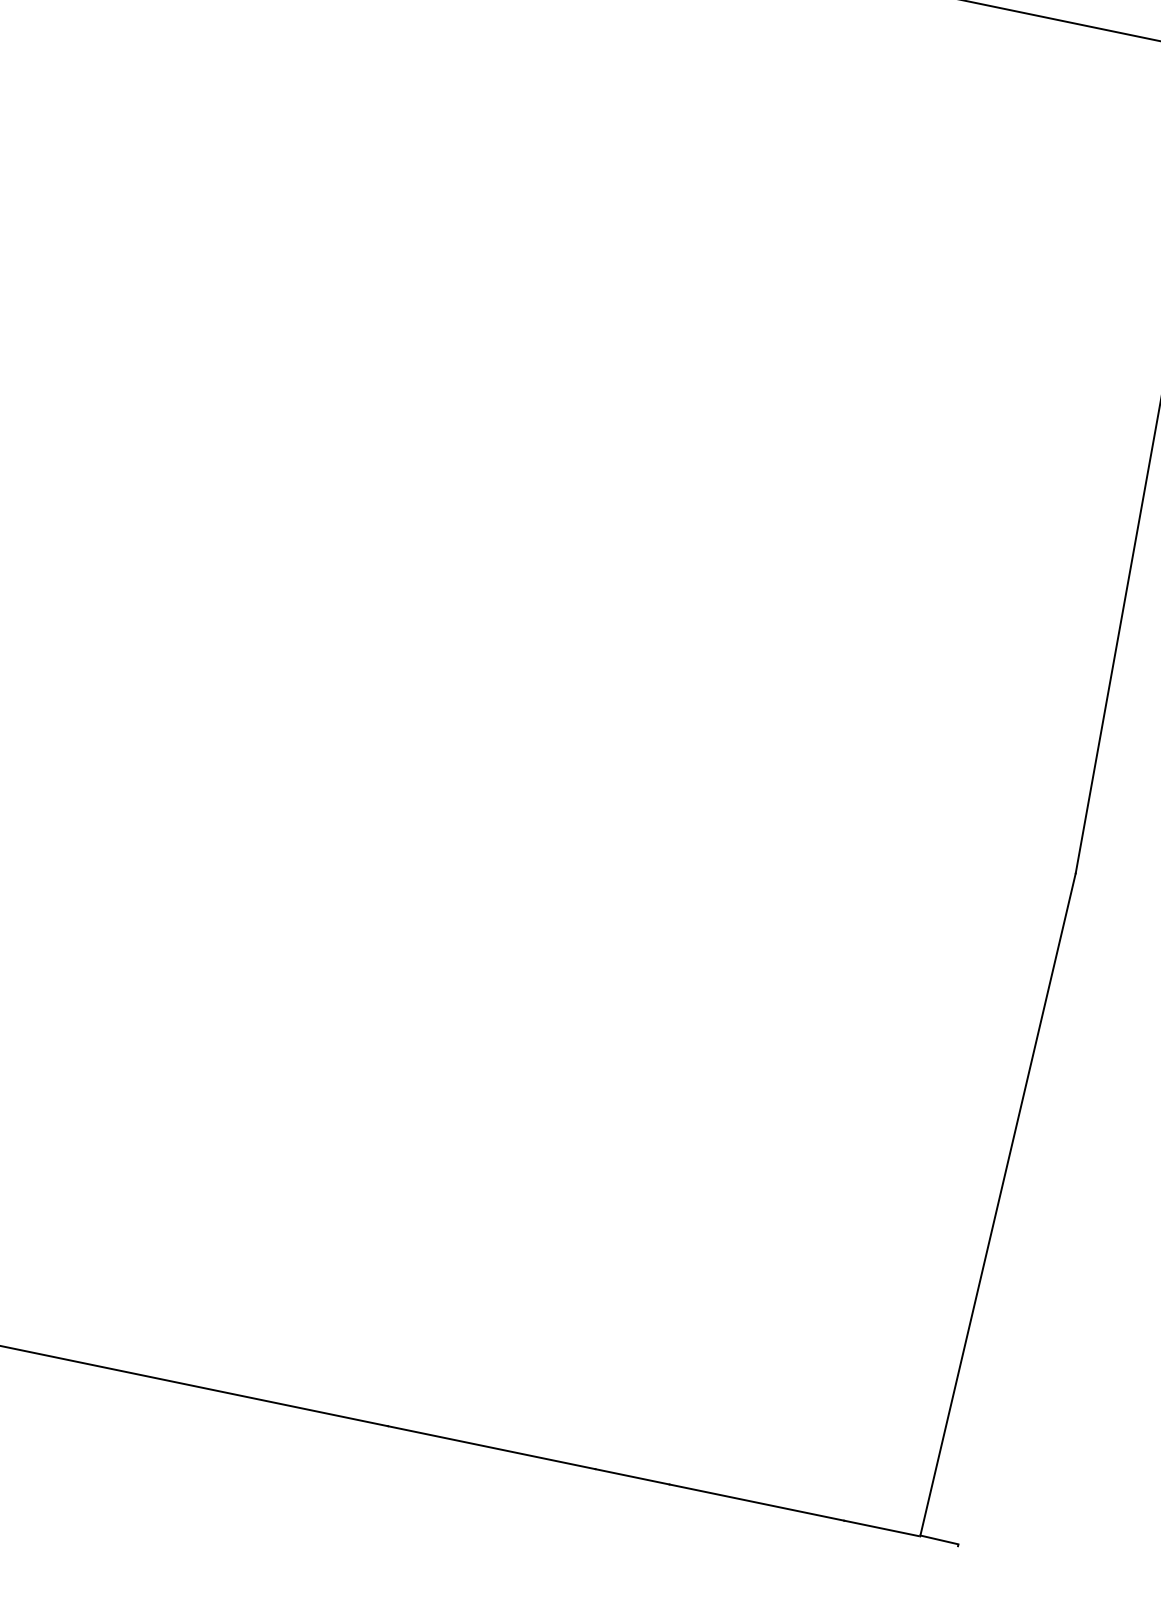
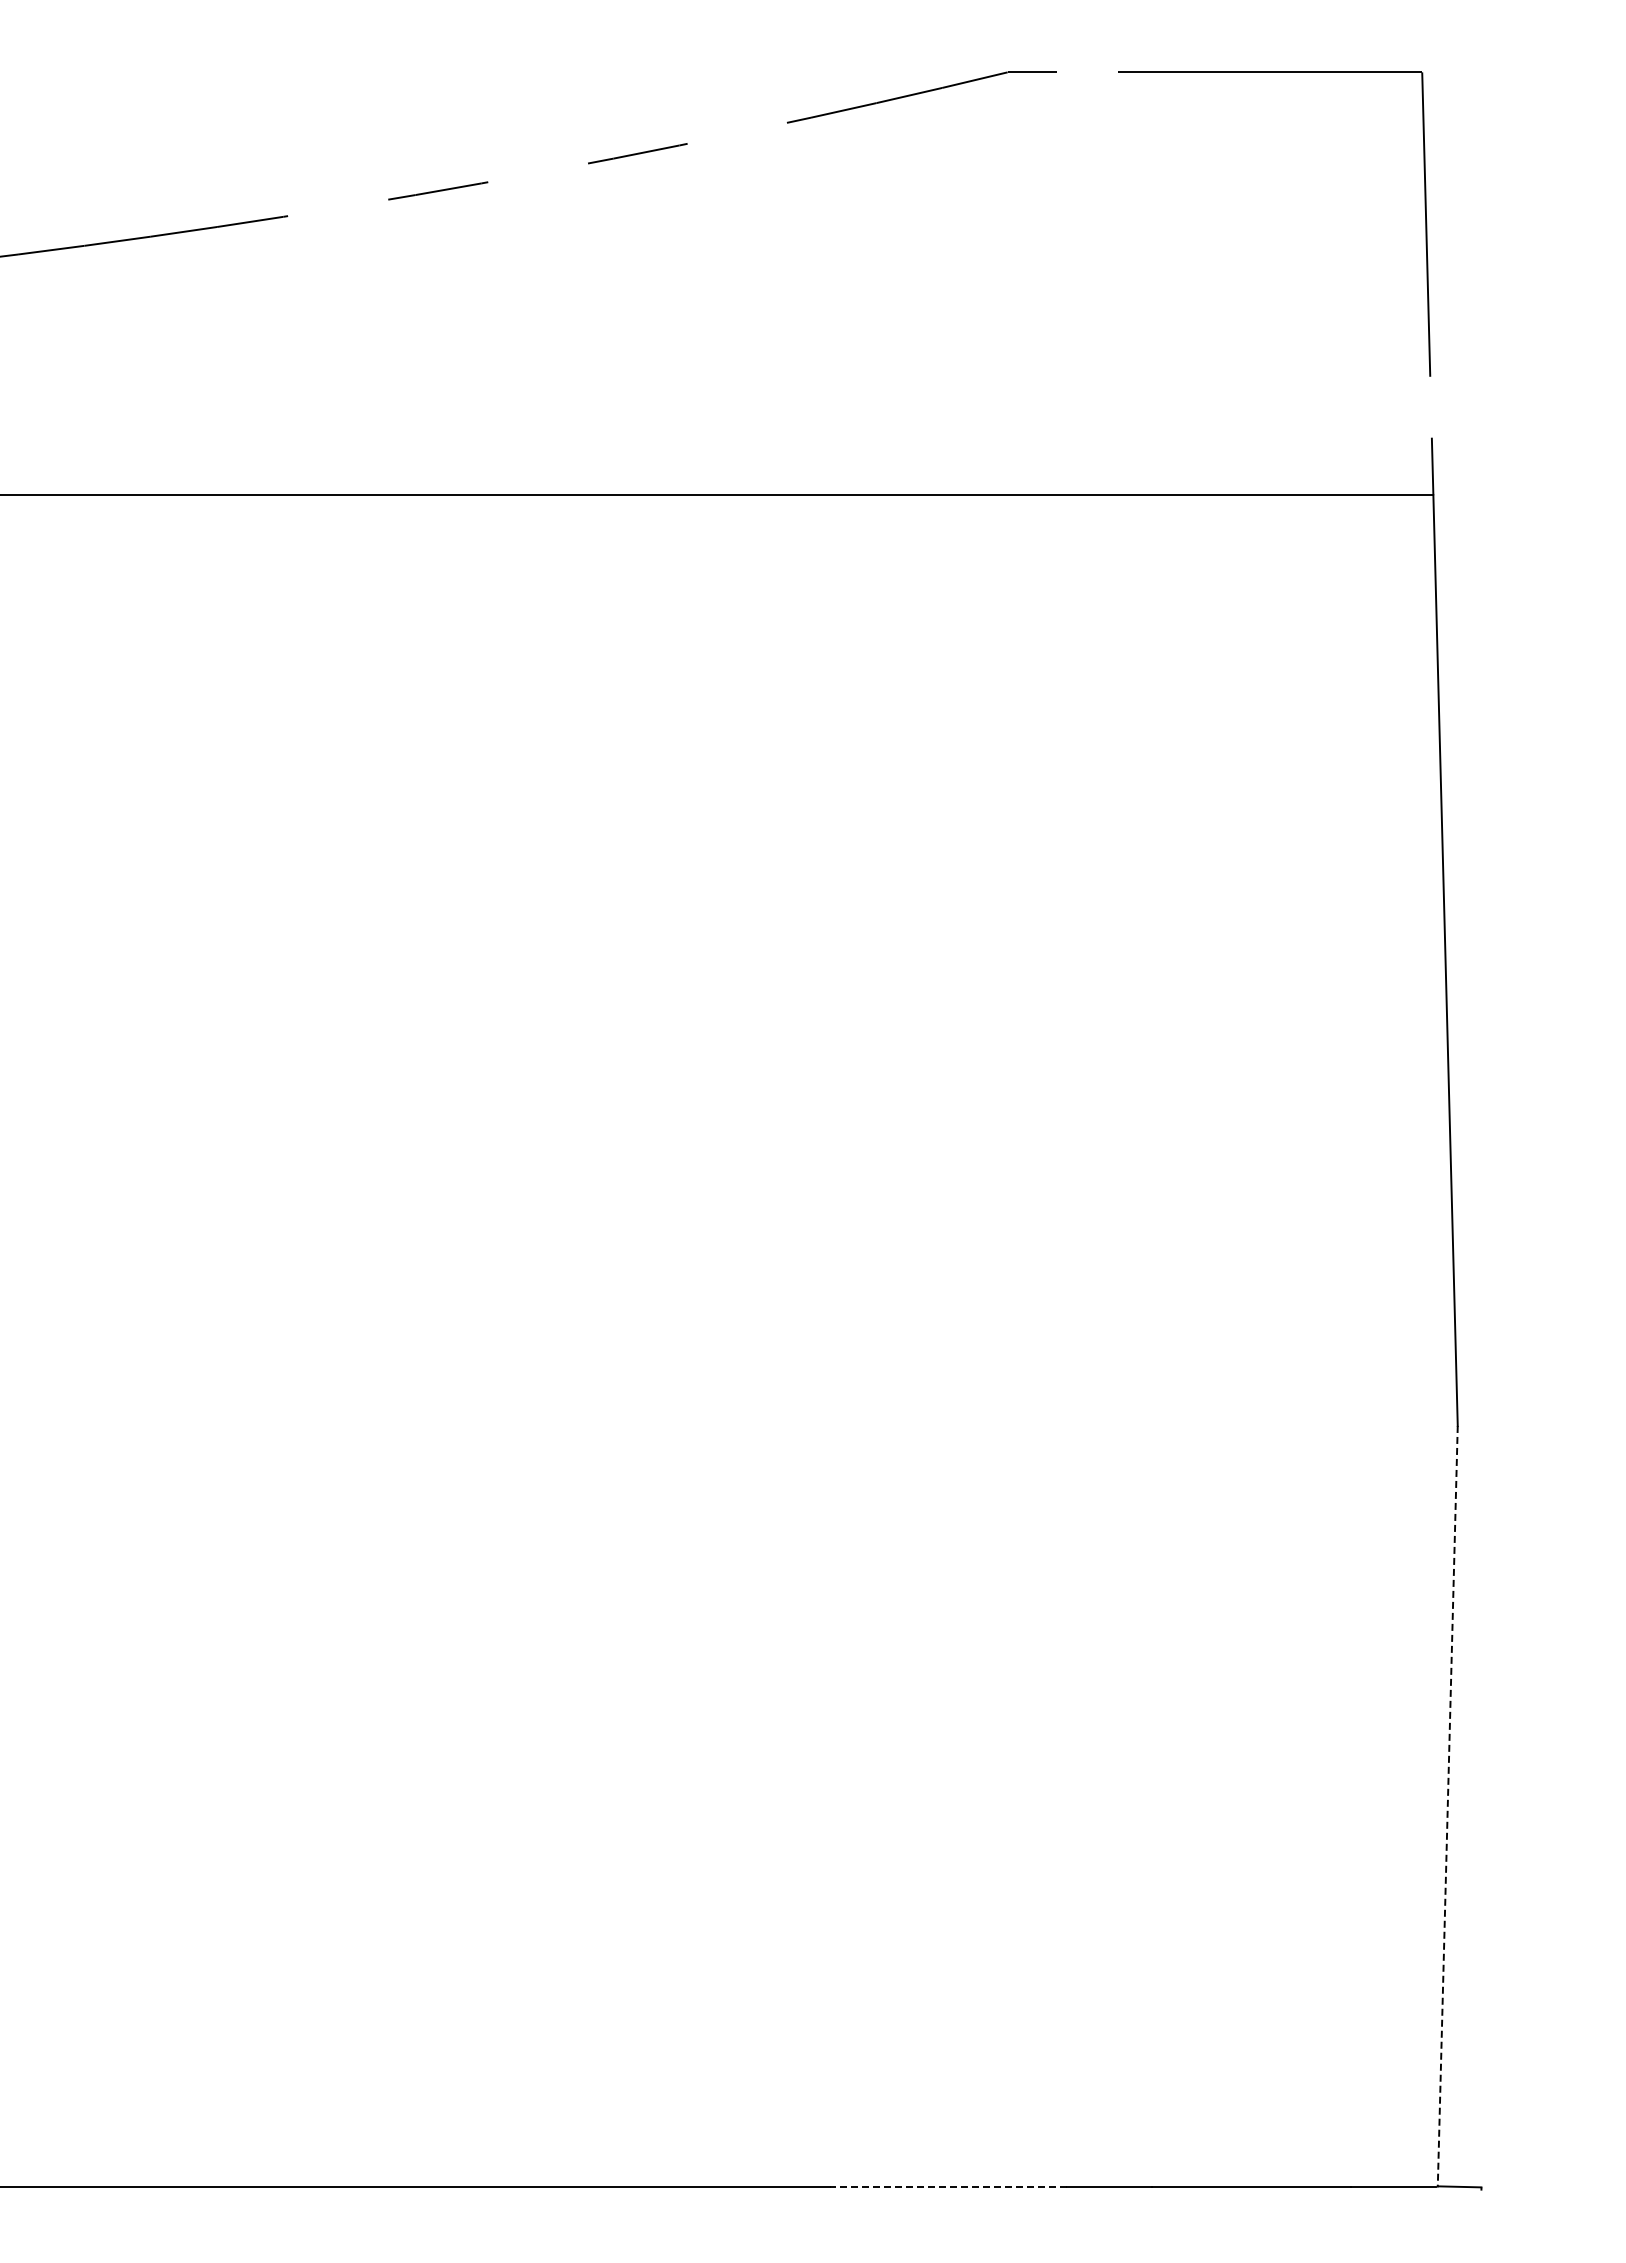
line: (997, 1204) -> (1447, 1806), solid -> dashed
line: (490, 1447) -> (947, 2187), solid -> dashed

